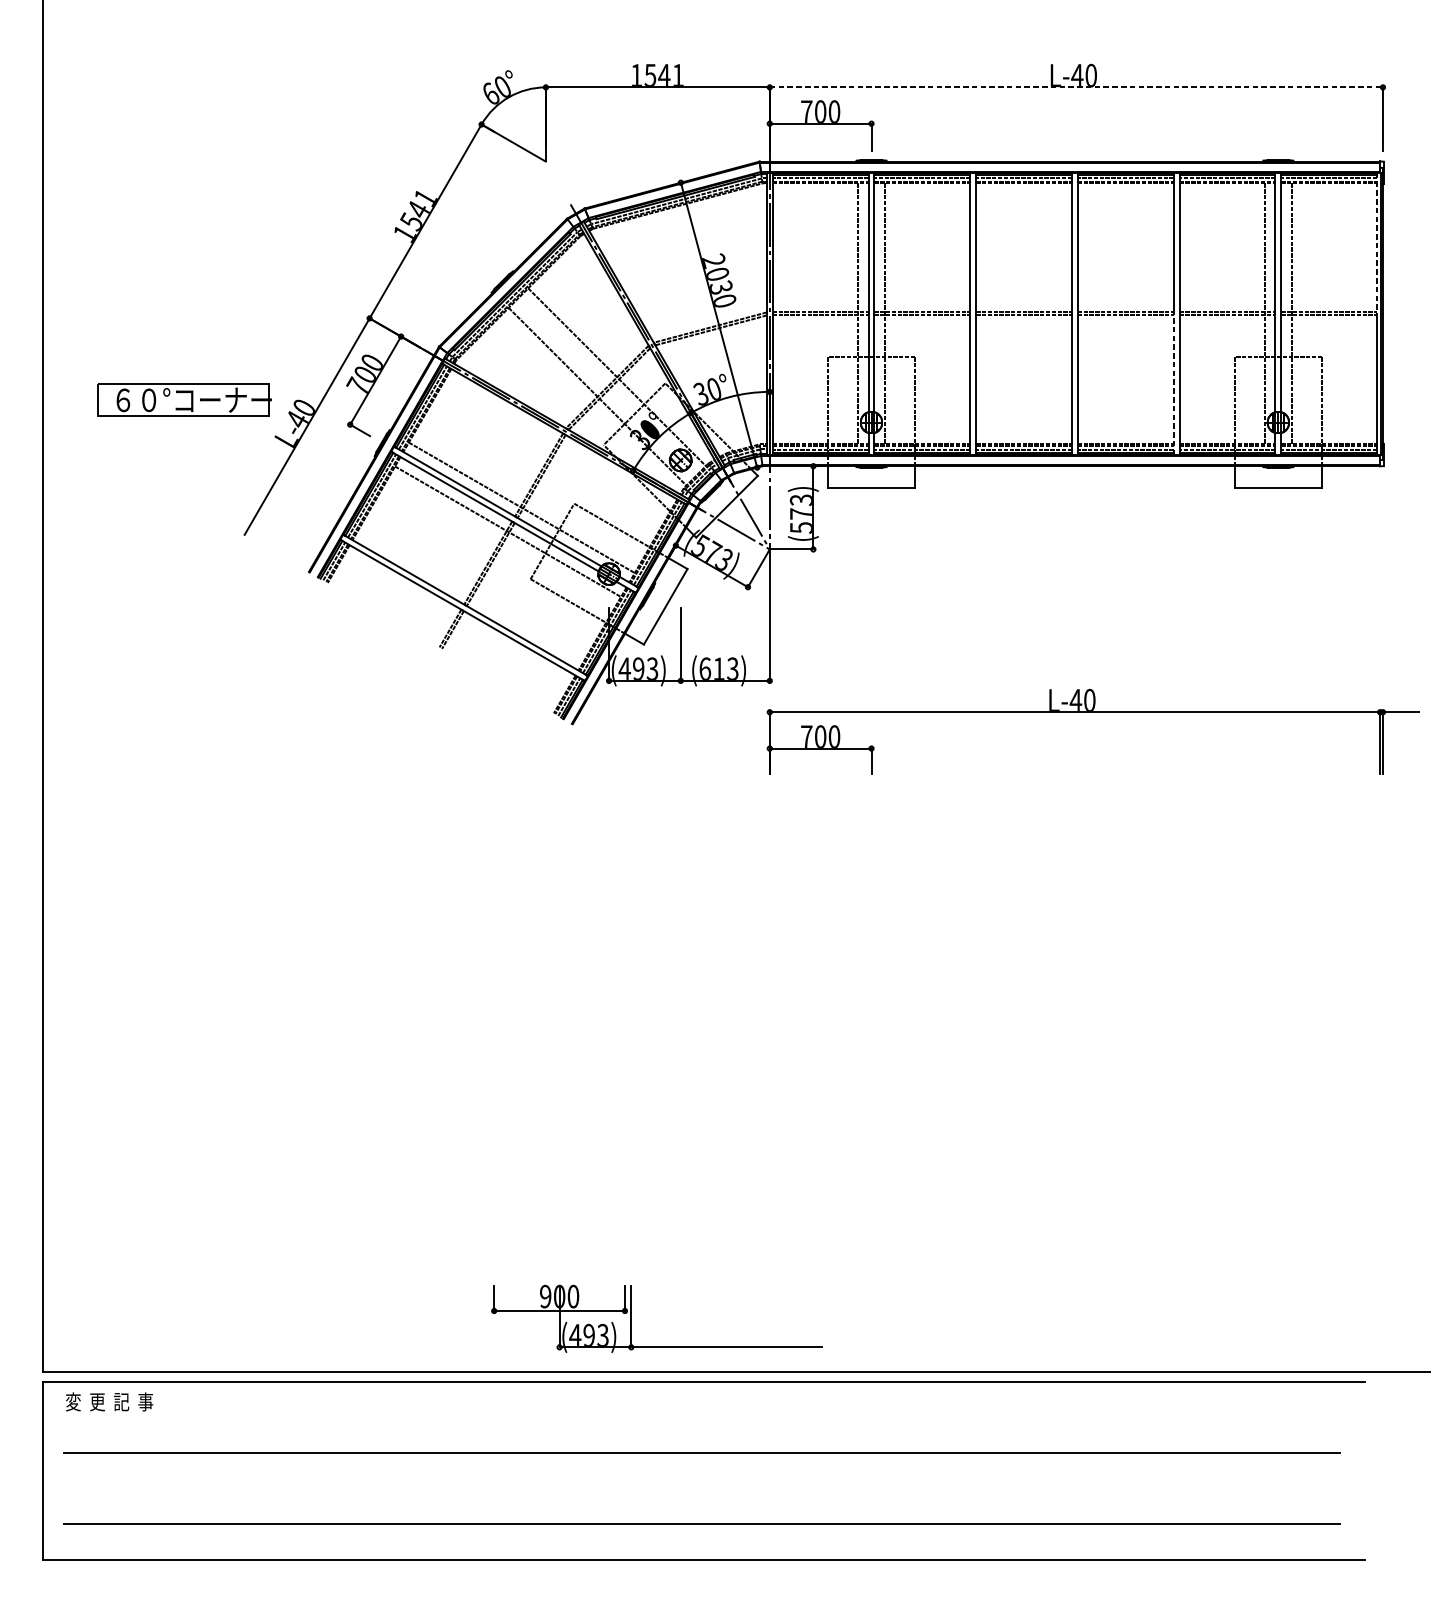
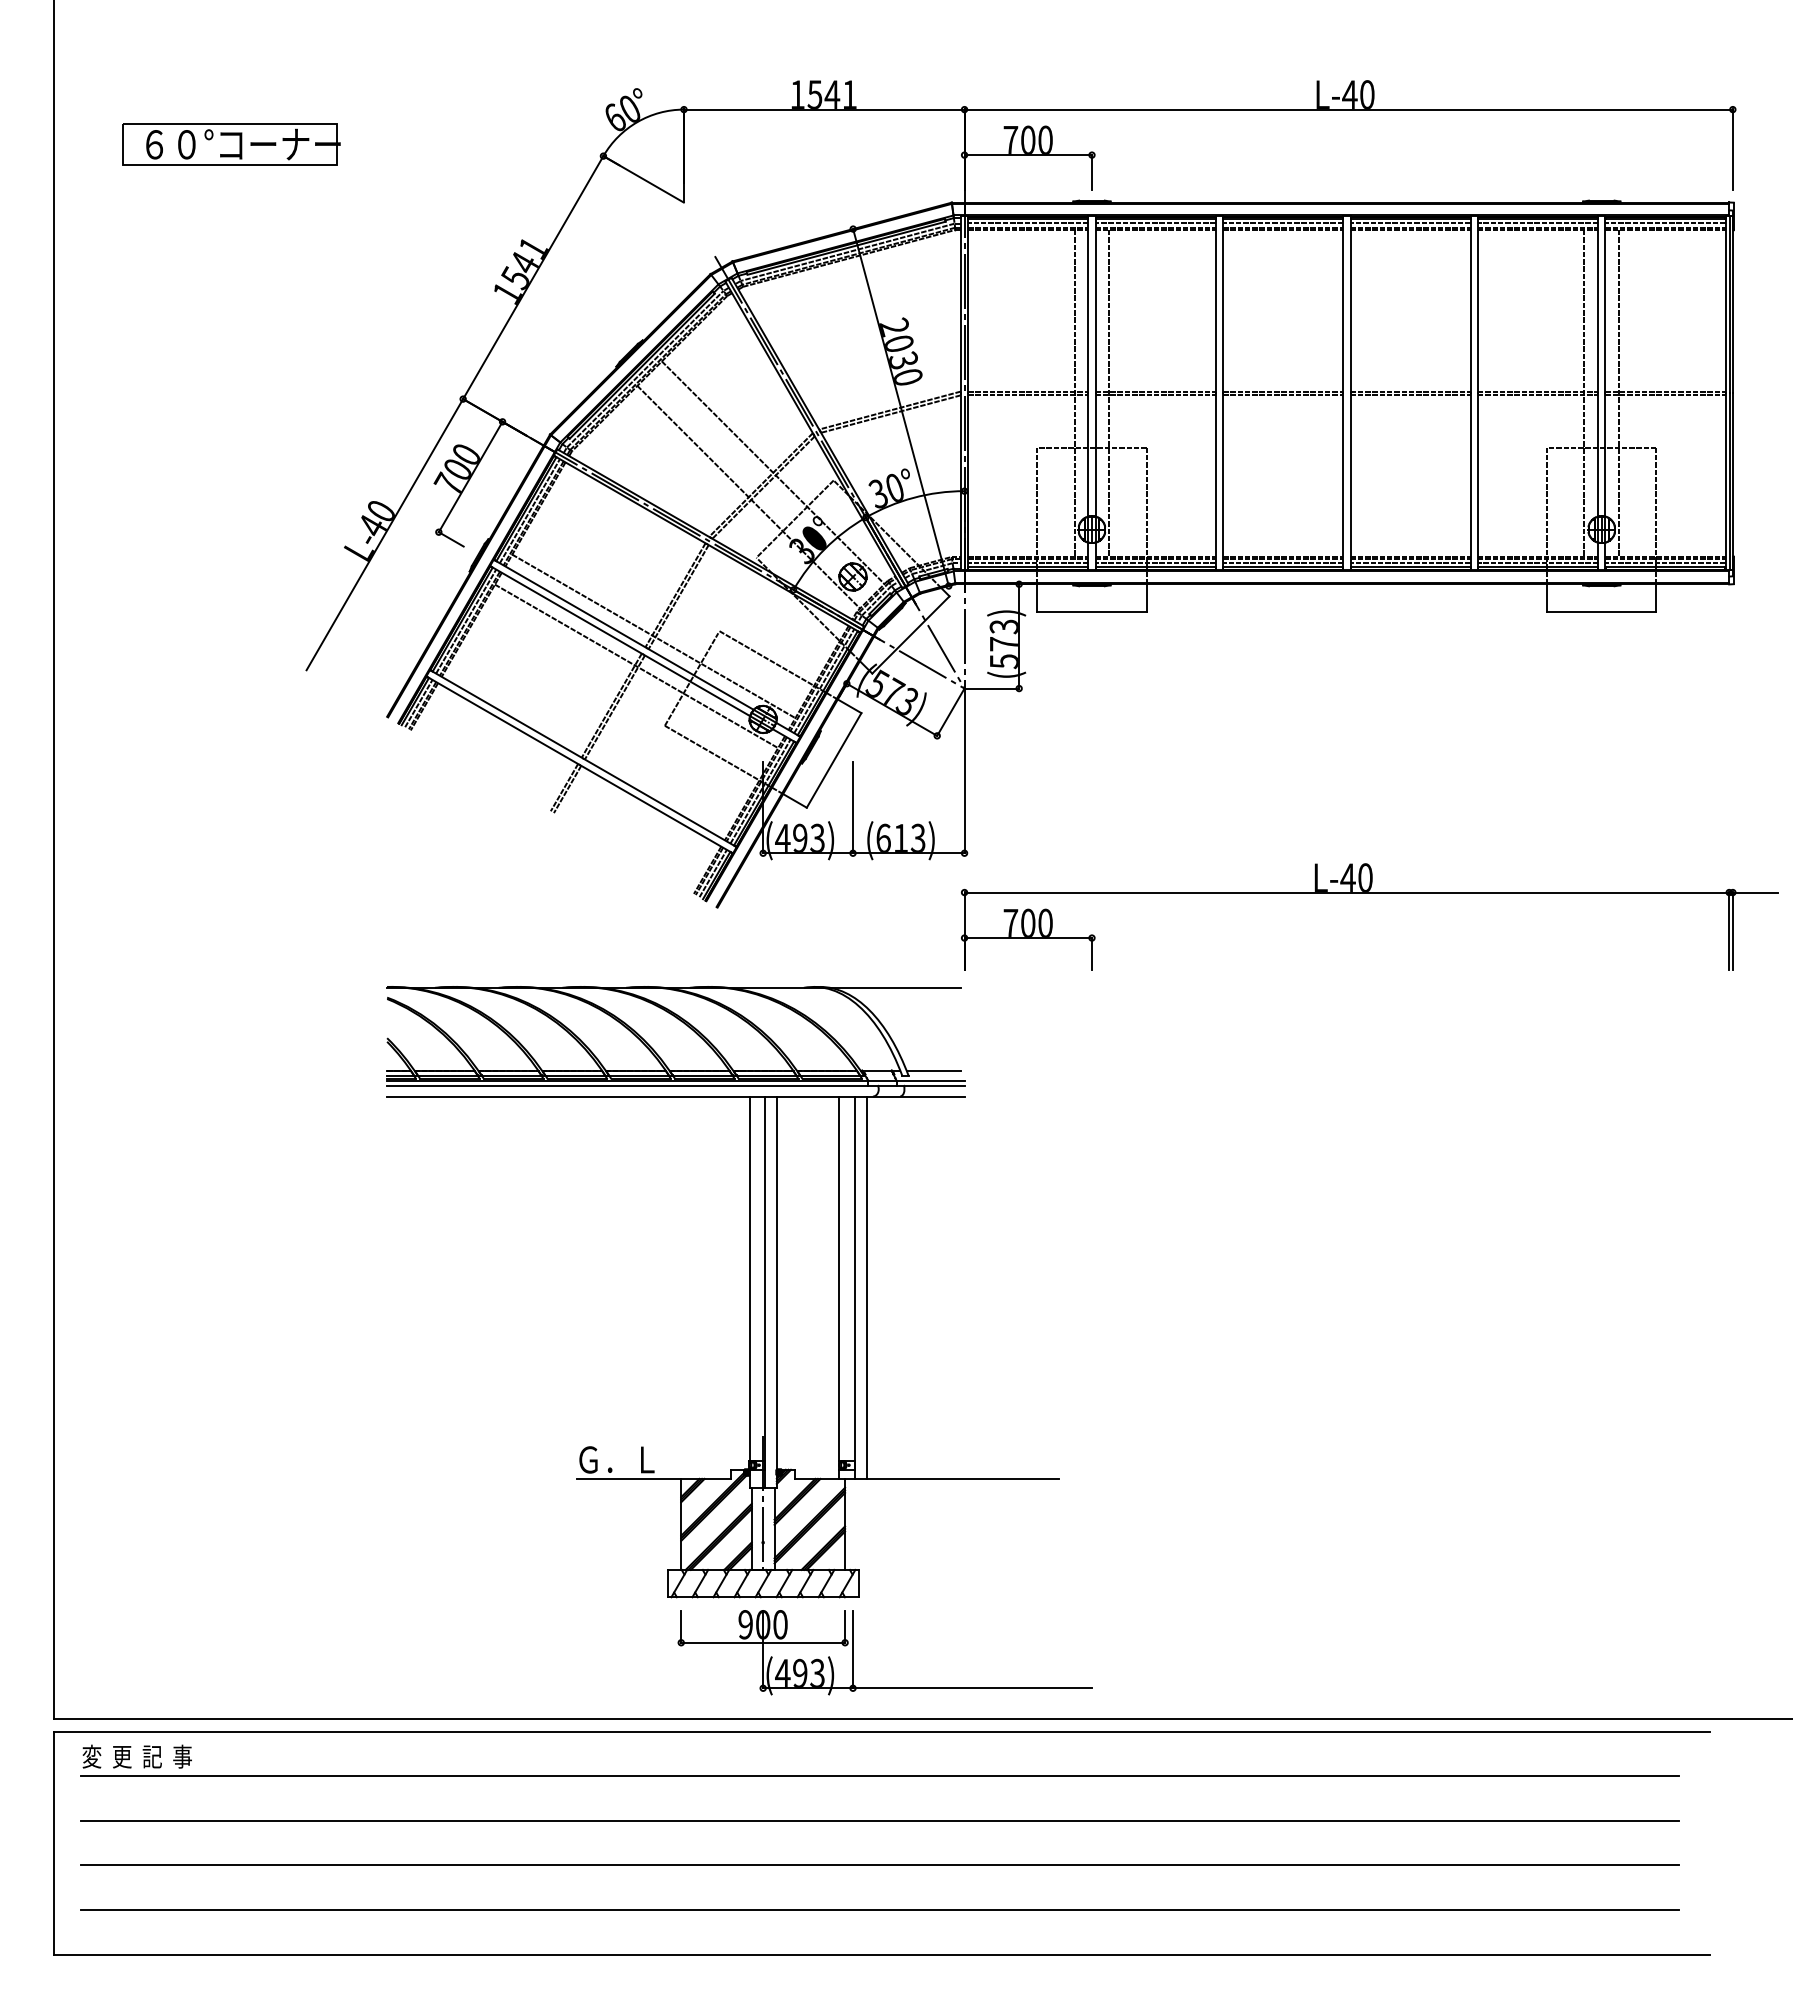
line: (1077, 87) -> (1349, 109), dashed -> solid
line: (1377, 242) -> (1725, 304), dashed -> solid
line: (1173, 384) -> (1470, 481), dashed -> solid
part: (184, 400) -> (231, 144), moved
part: (598, 1031) -> (749, 1292), added
part: (631, 1318) -> (853, 1652), moved
line: (701, 1417) -> (879, 1776), added
line: (701, 1488) -> (879, 1865), added

